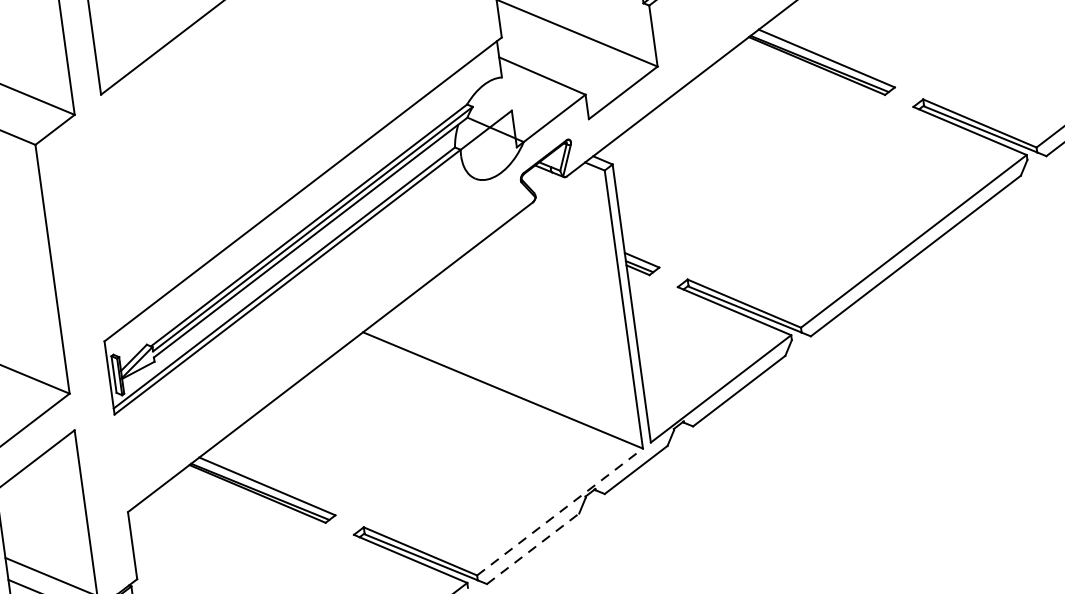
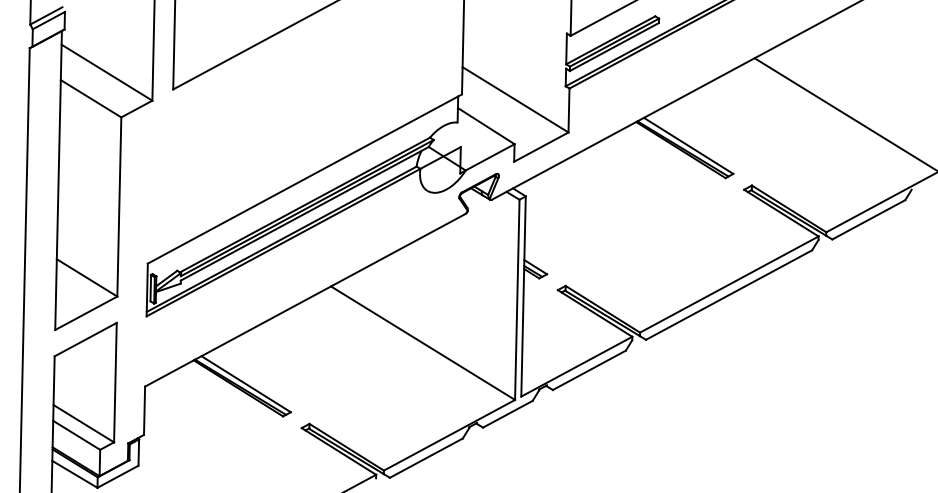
line: (560, 512) -> (449, 435), dashed -> solid
line: (533, 547) -> (426, 457), dashed -> solid

